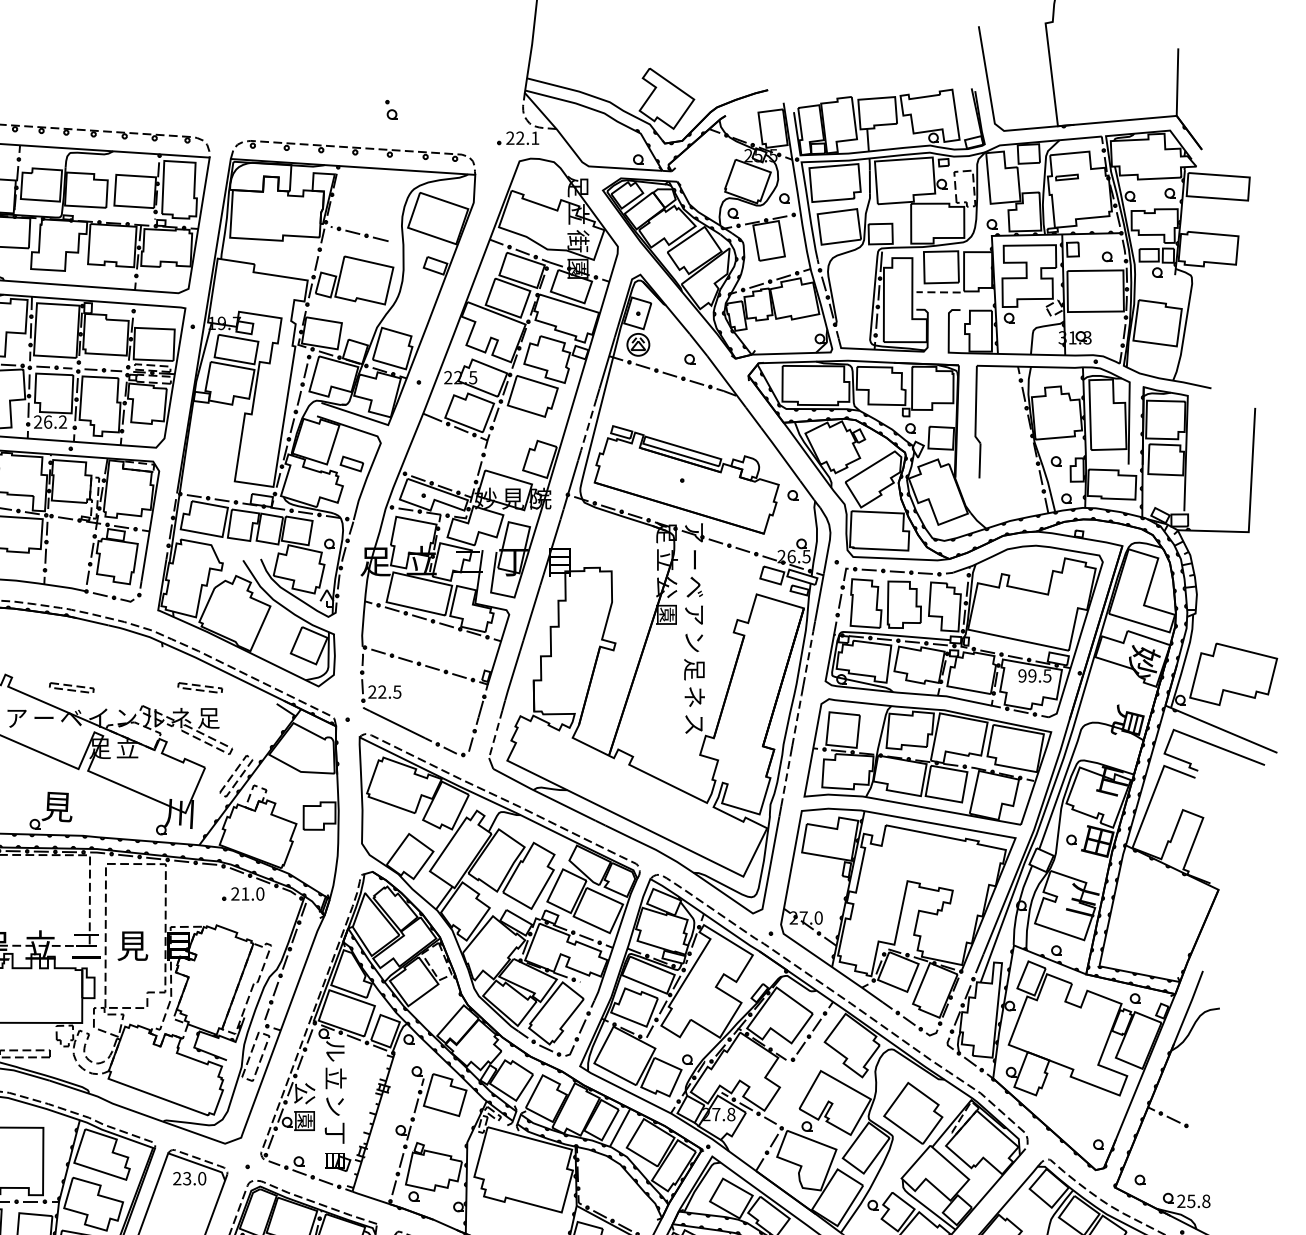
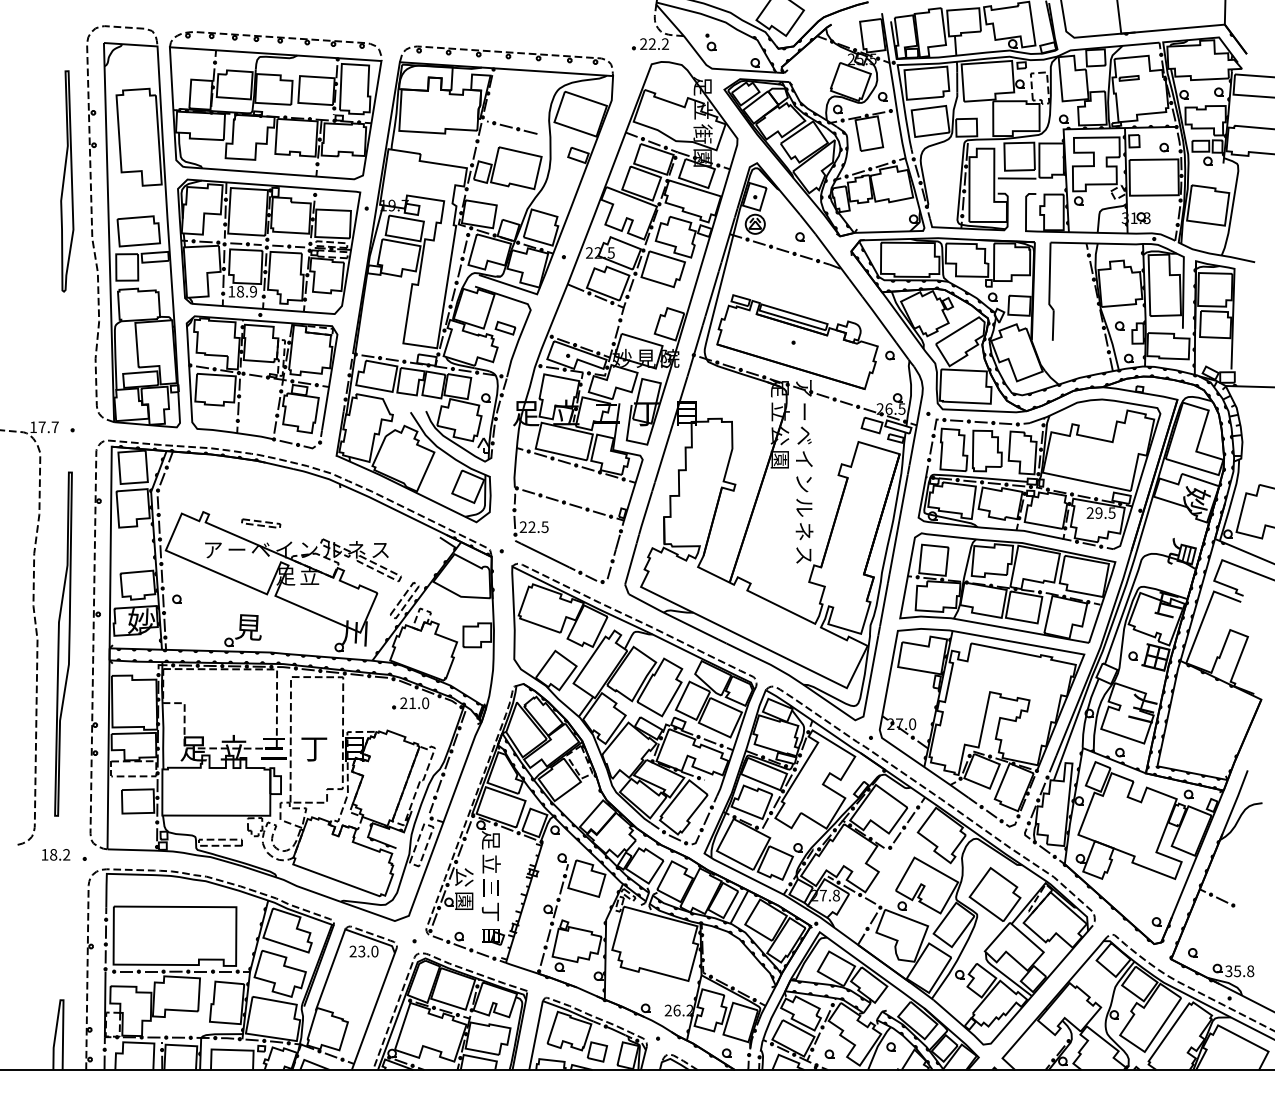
part: (390, 109) -> (710, 42), moved
text: (534, 137) -> (664, 43), 22.1 -> 22.2
line: (937, 292) -> (1016, 178), dashed -> solid
text: (50, 421) -> (242, 291), 26.2 -> 18.9
line: (588, 425) -> (711, 294), dashed -> solid
text: (694, 614) -> (804, 459), ア -> イ
line: (808, 658) -> (903, 497), dashed -> solid
text: (694, 669) -> (804, 507), 足 -> ル
text: (1021, 676) -> (1089, 513), 99.5 -> 29.5
part: (200, 687) -> (373, 523), removed
text: (208, 718) -> (380, 550), 足 -> ス
line: (796, 719) -> (893, 551), dashed -> solid
line: (495, 734) -> (630, 564), dashed -> solid
line: (786, 780) -> (884, 604), dashed -> solid
text: (132, 945) -> (314, 748), 見 -> 丁
text: (334, 1051) -> (490, 840), ル -> 足
text: (334, 1105) -> (490, 887), ン -> 三
text: (1180, 1201) -> (1228, 971), 25.8 -> 35.8

